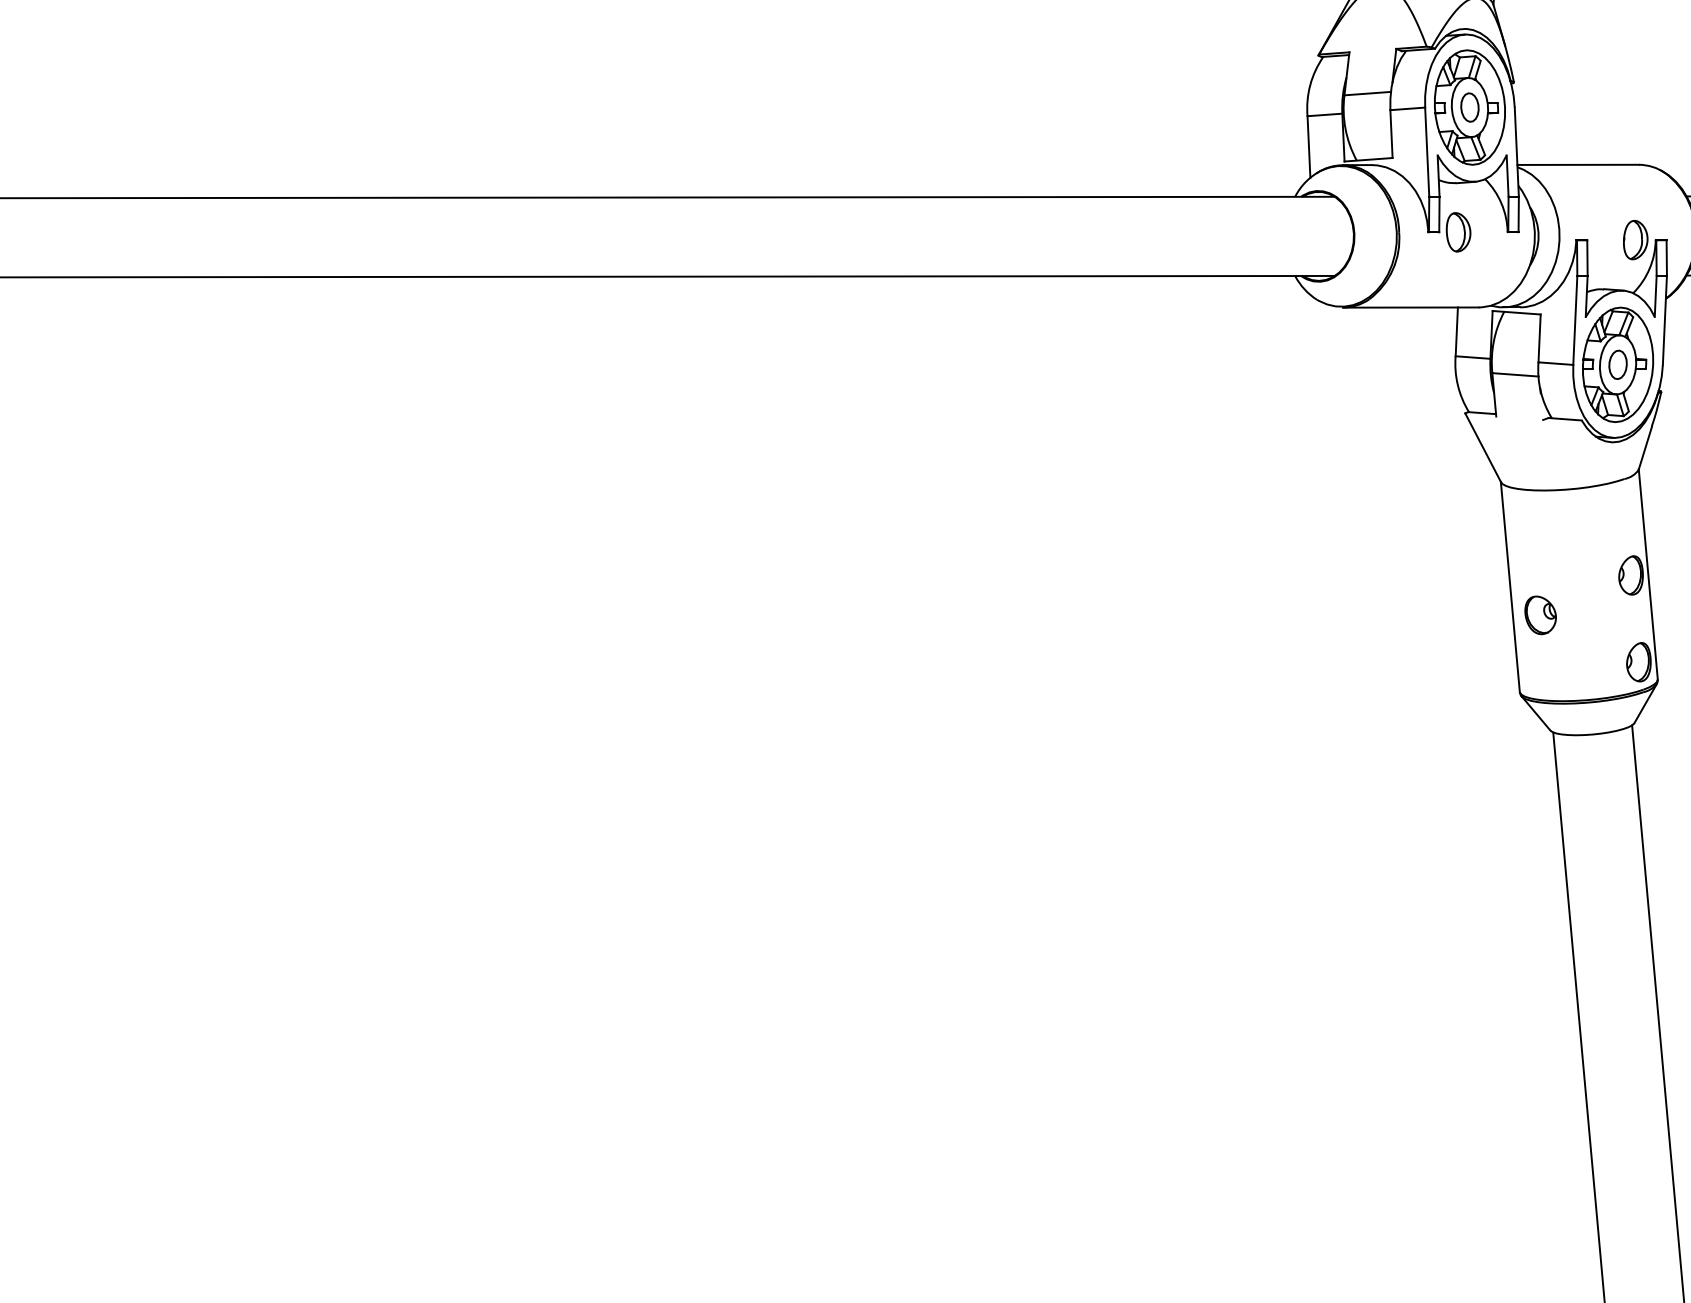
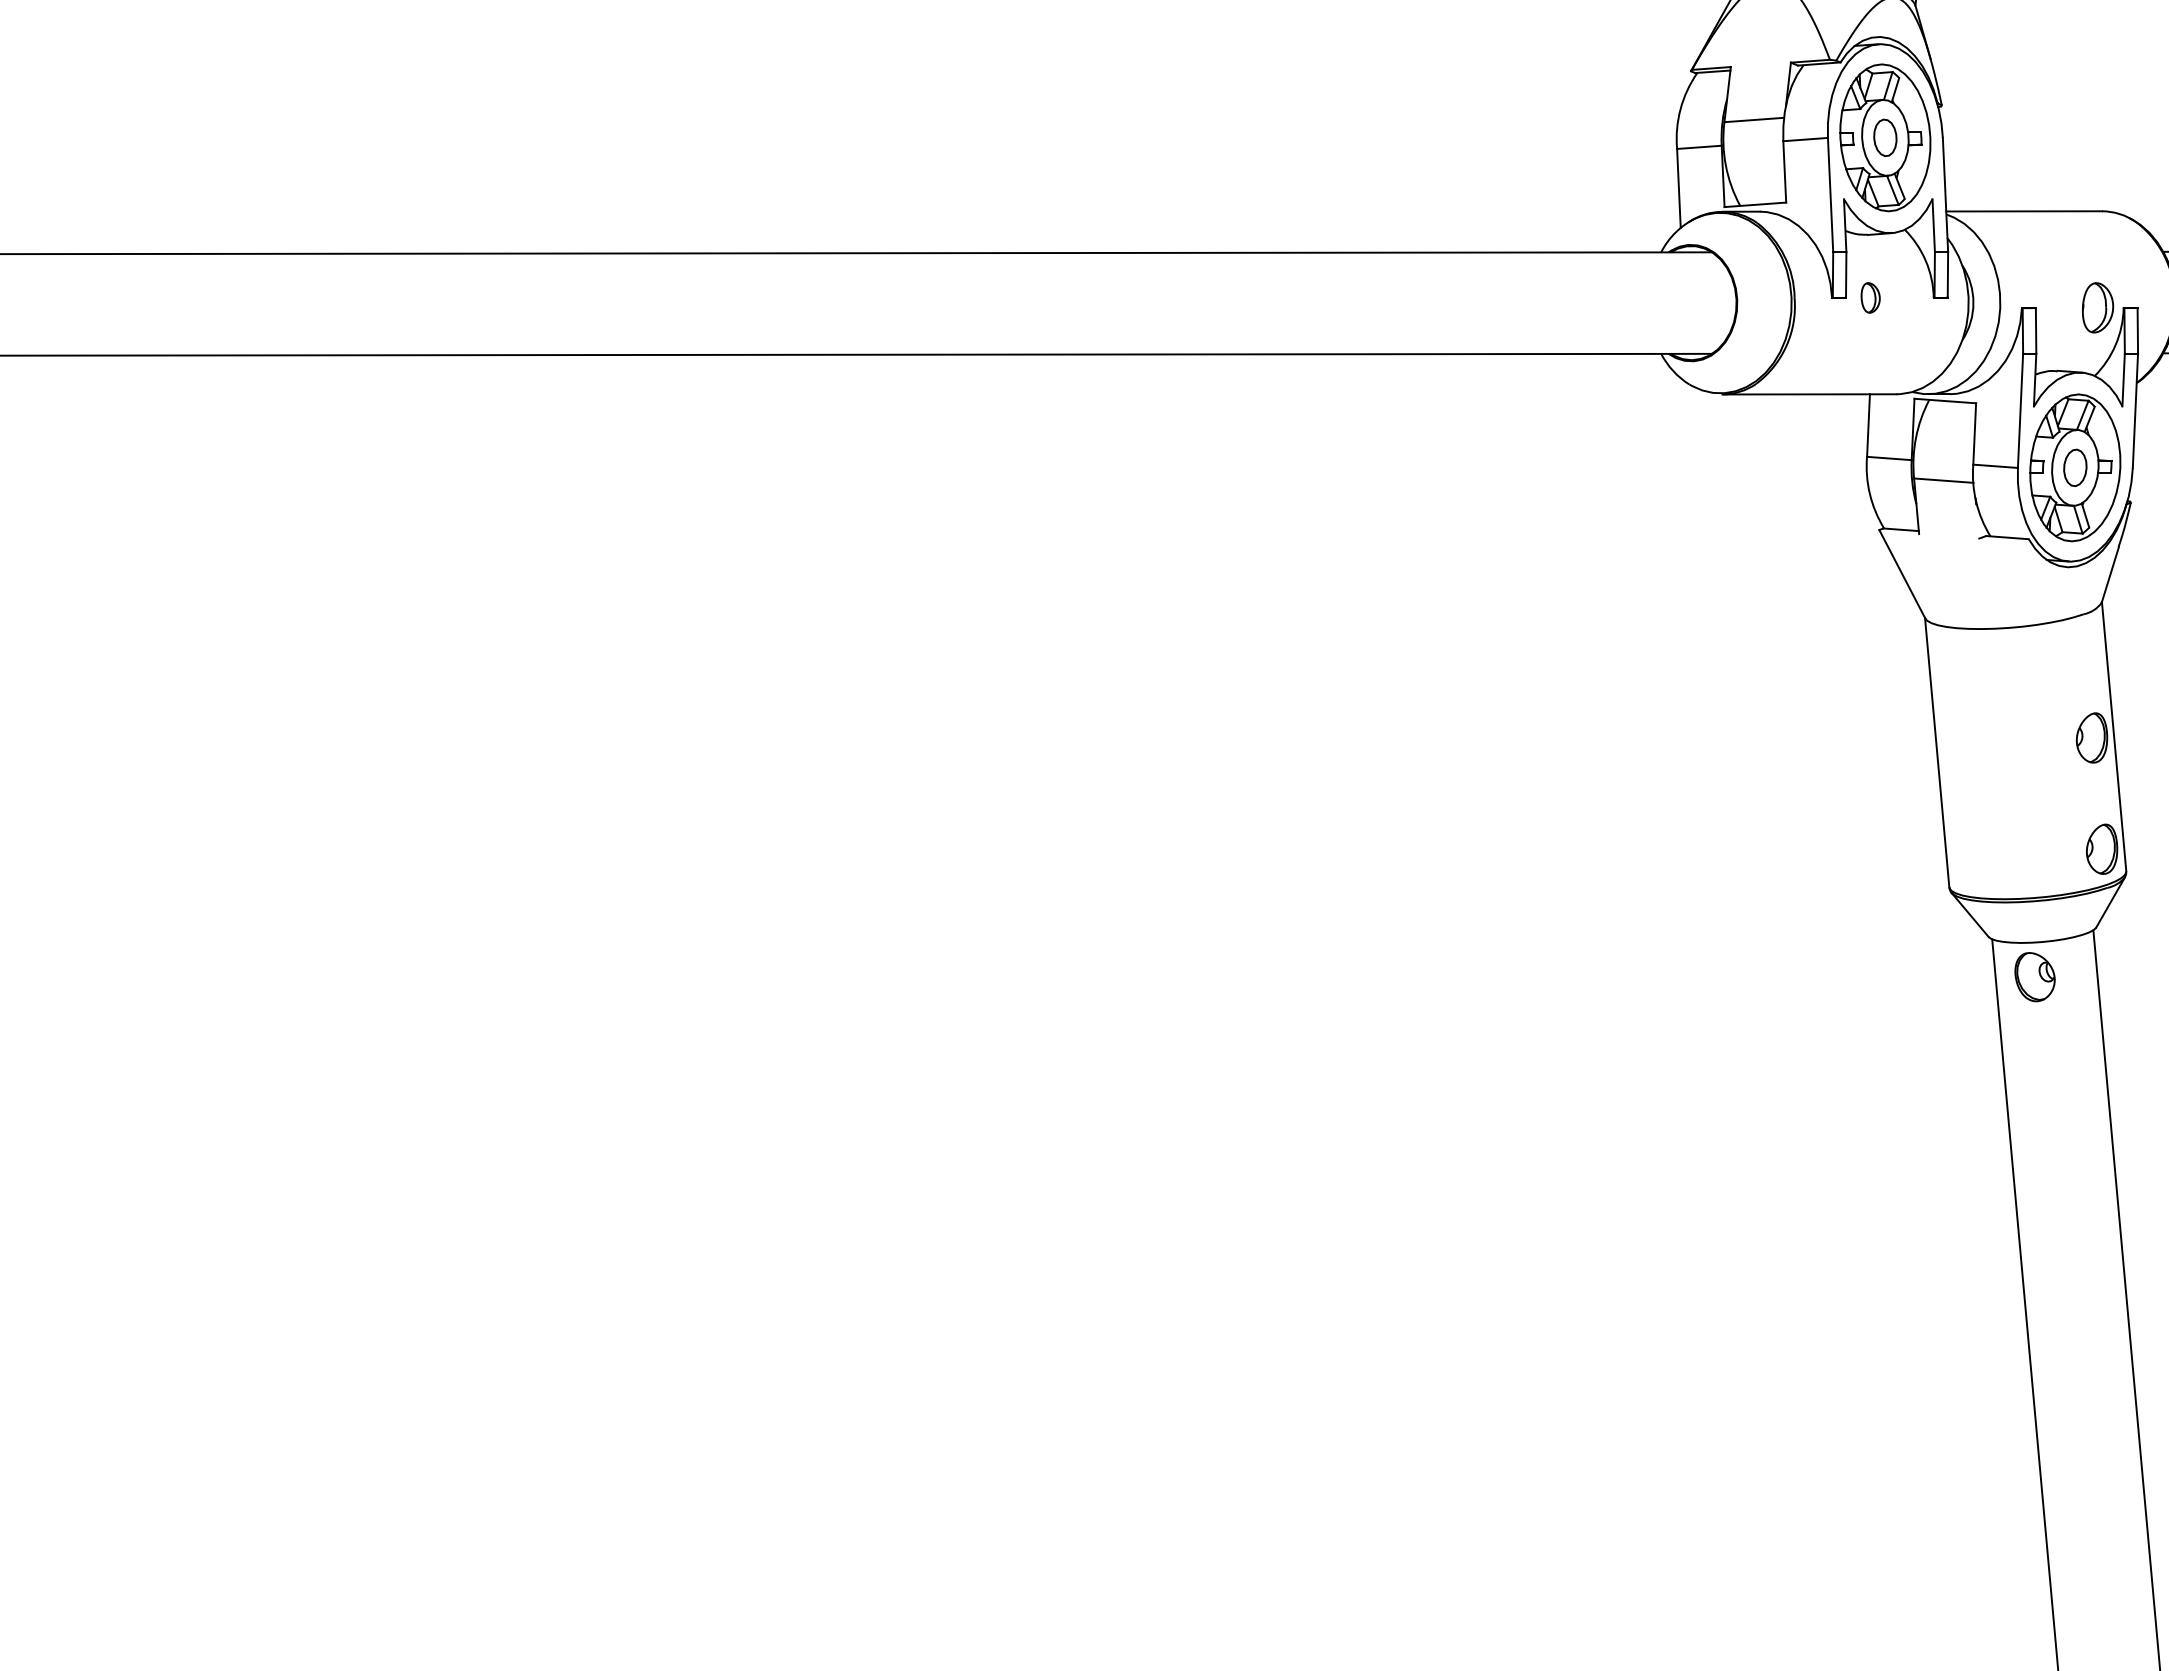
part: (1458, 232) -> (1870, 297), size x0.6
part: (1540, 615) -> (2034, 977), moved

